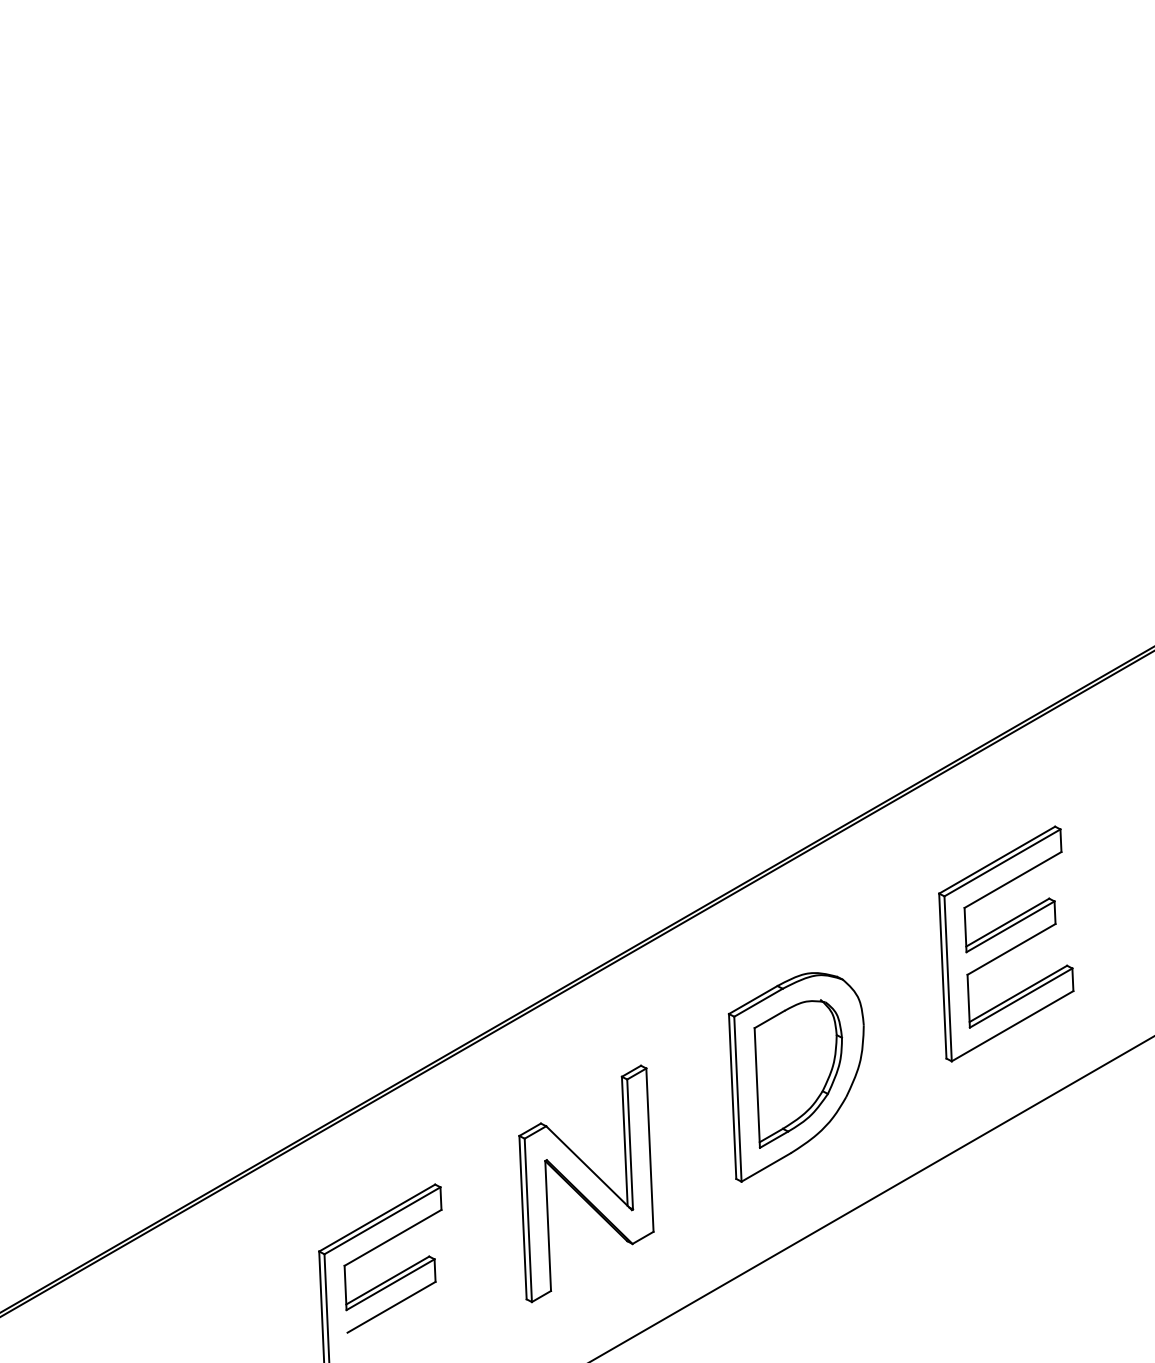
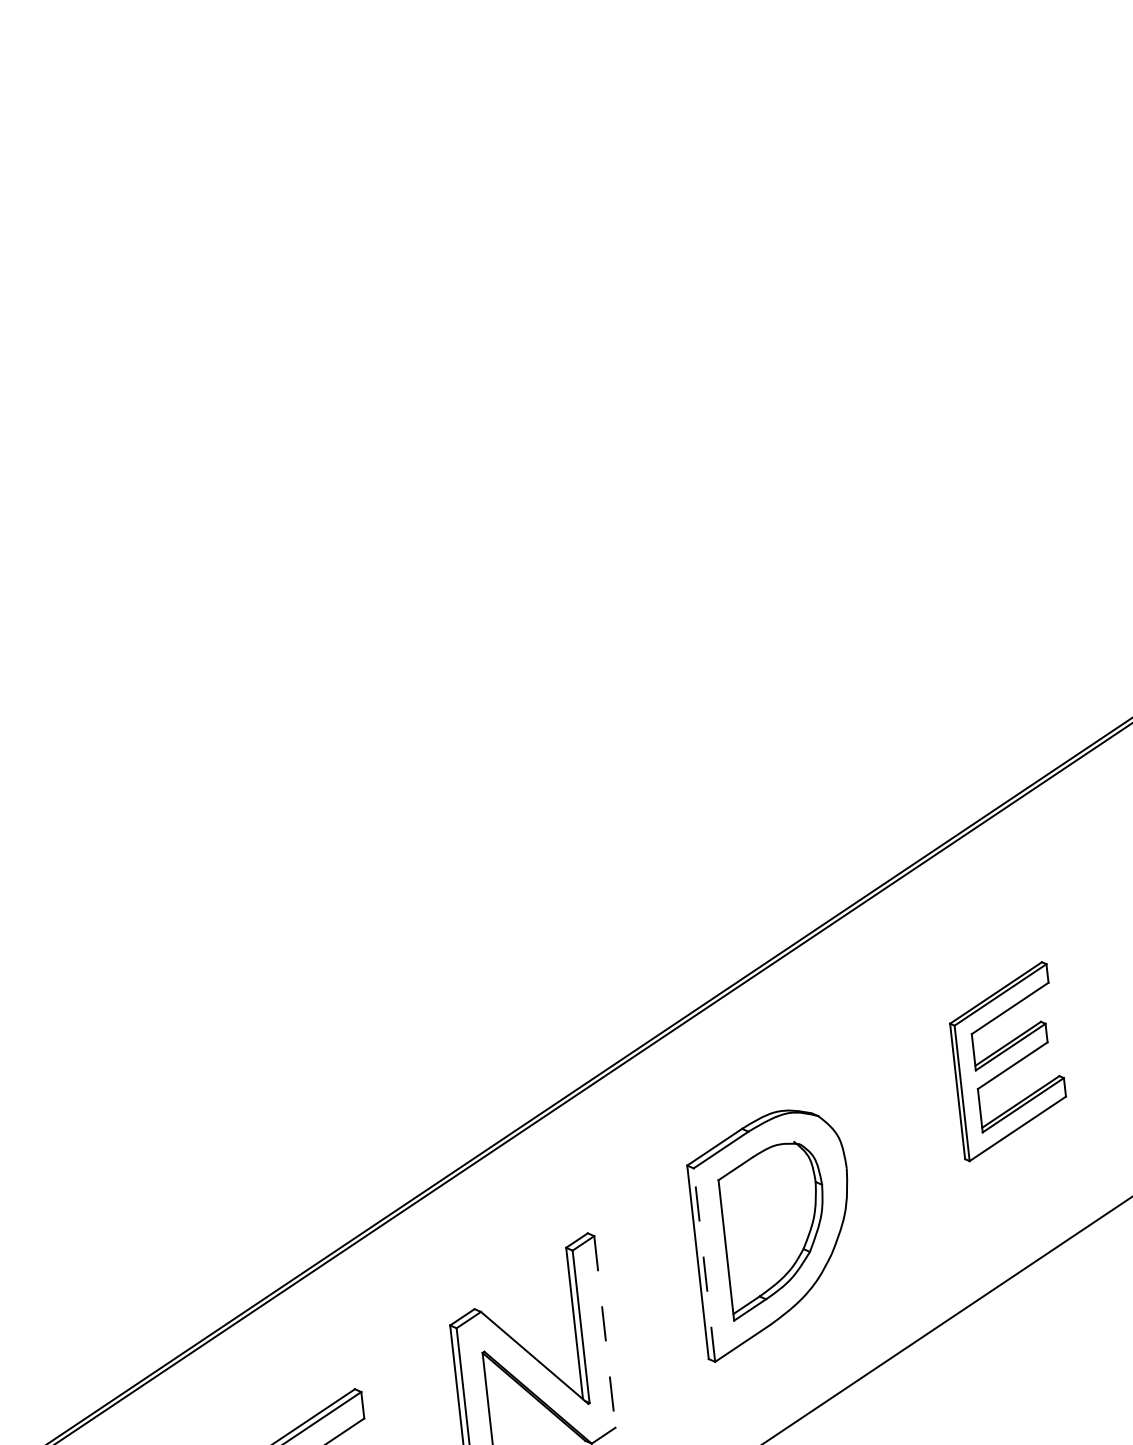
part: (1006, 943) -> (1008, 1060), size x0.7
line: (737, 1099) -> (703, 1265), solid -> dashed
line: (649, 1150) -> (604, 1332), solid -> dashed

